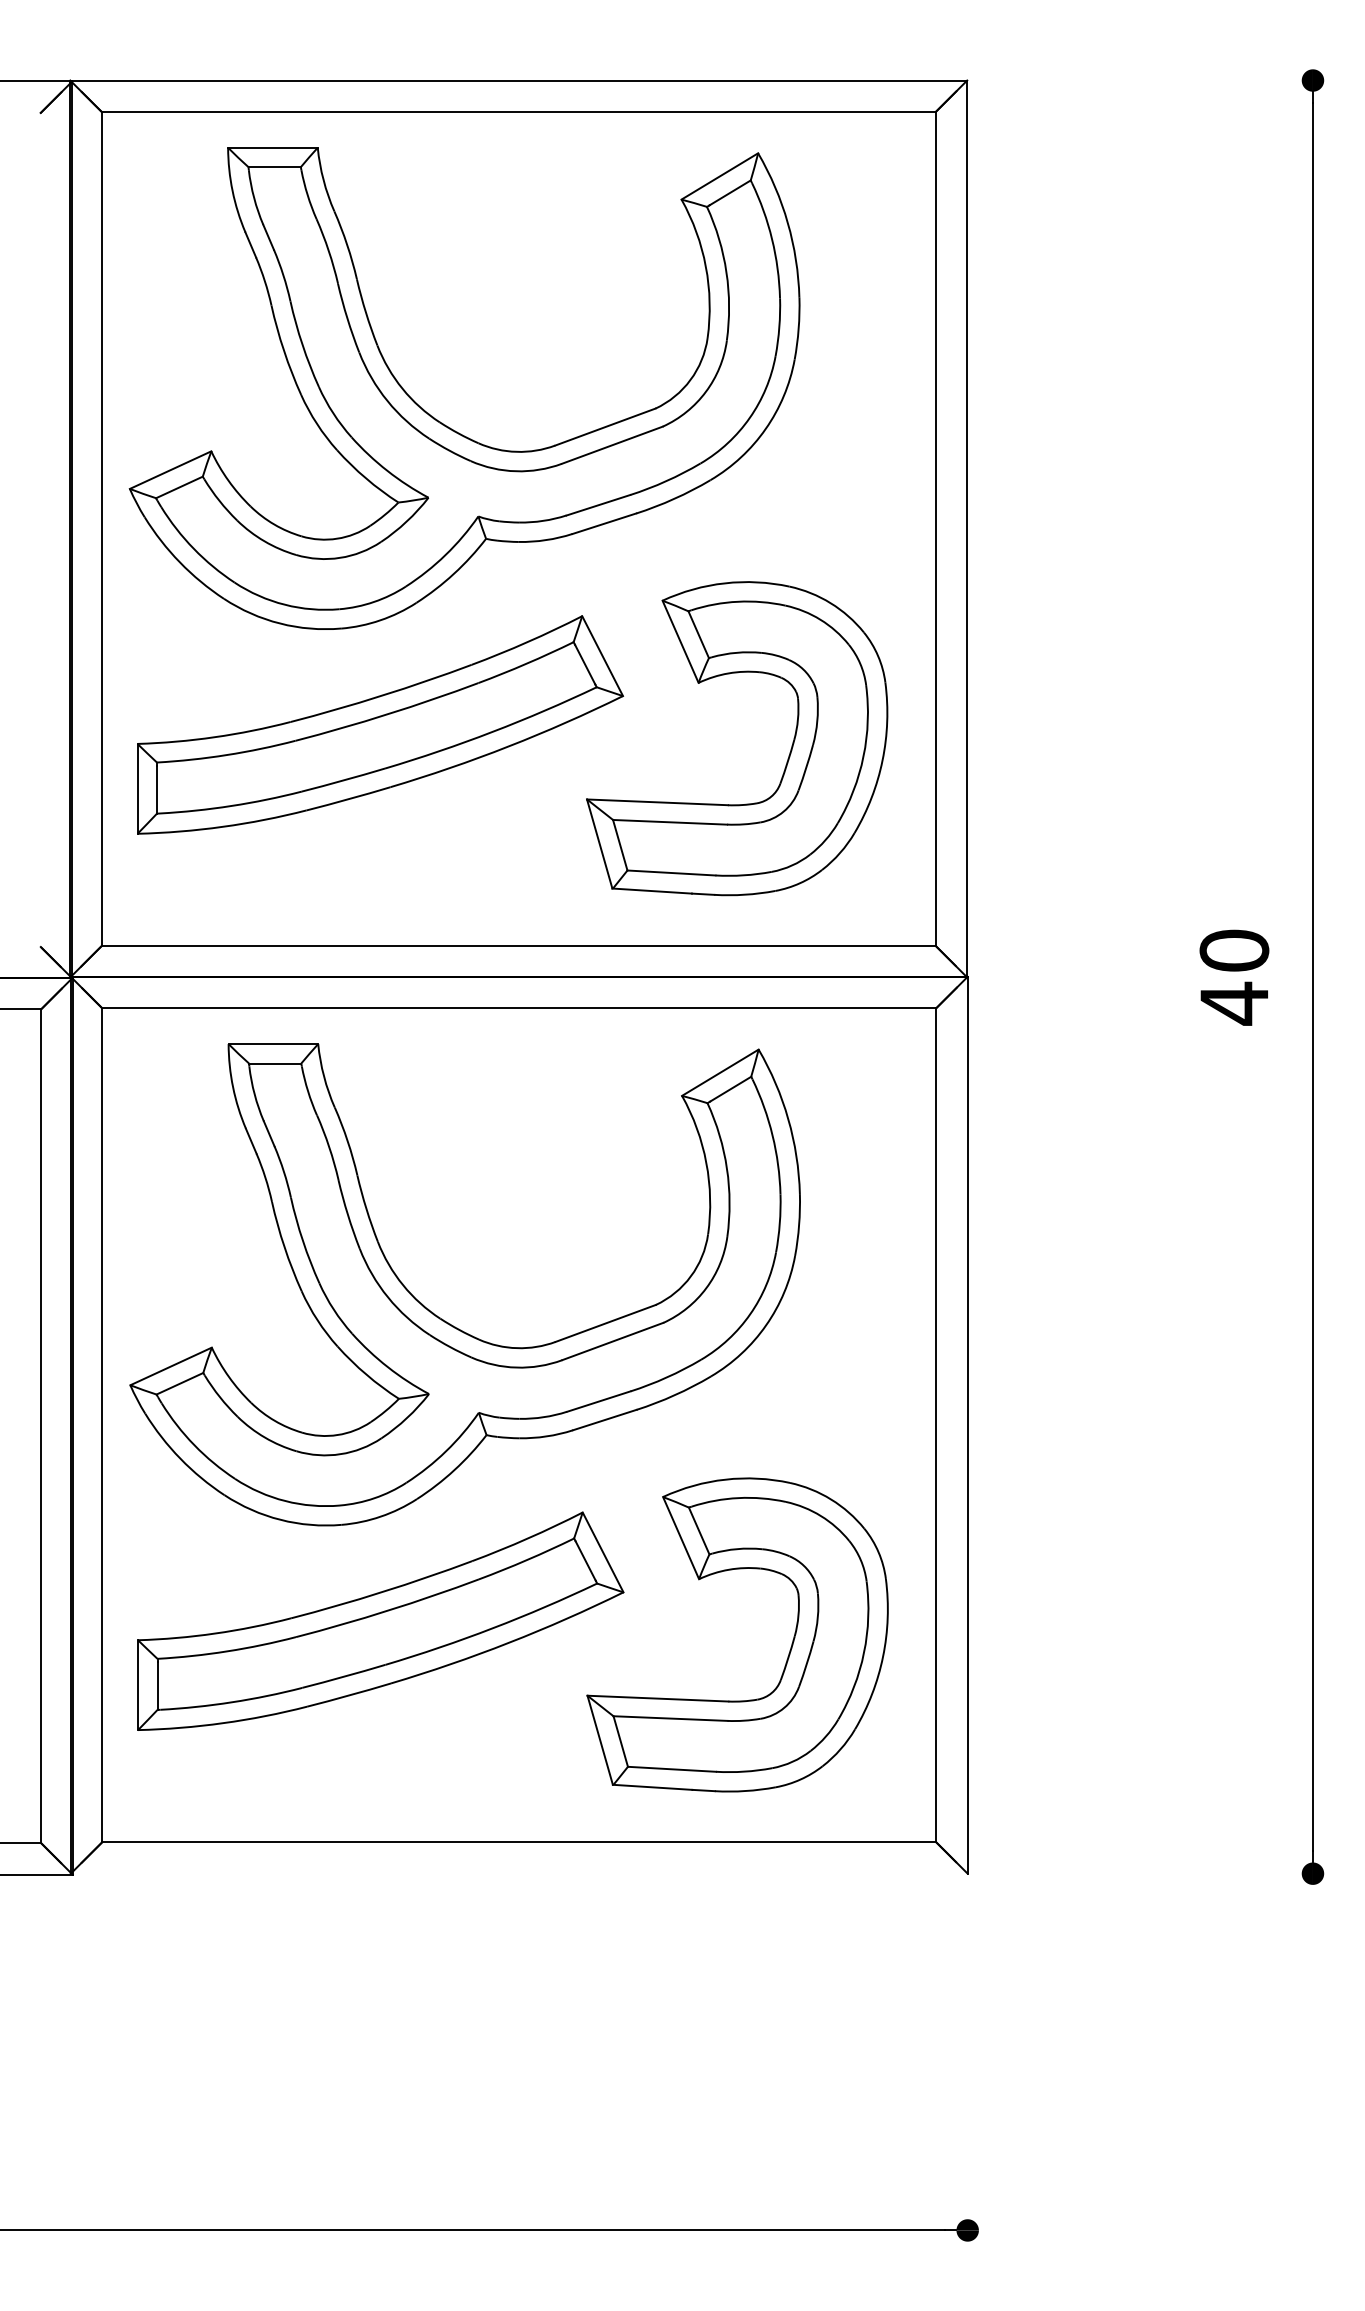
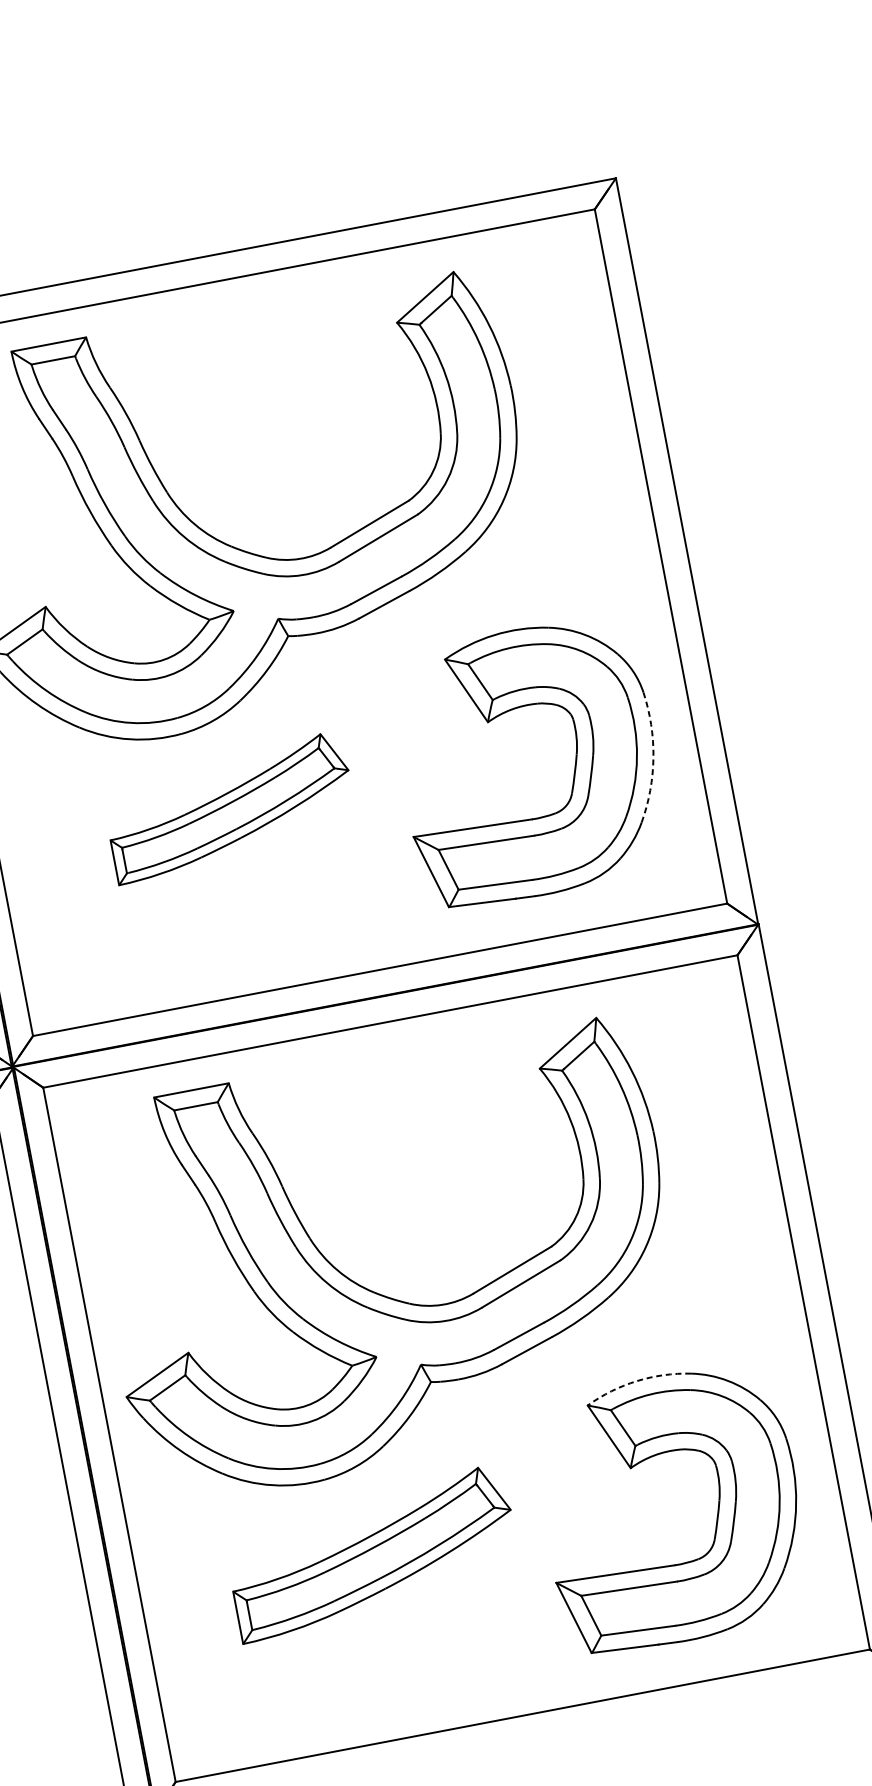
part: (380, 724) -> (229, 807), size x0.6
arc: (882, 760) -> (653, 757), solid -> dashed
arc: (725, 1479) -> (636, 1381), solid -> dashed
part: (380, 1620) -> (372, 1553), size x0.7

